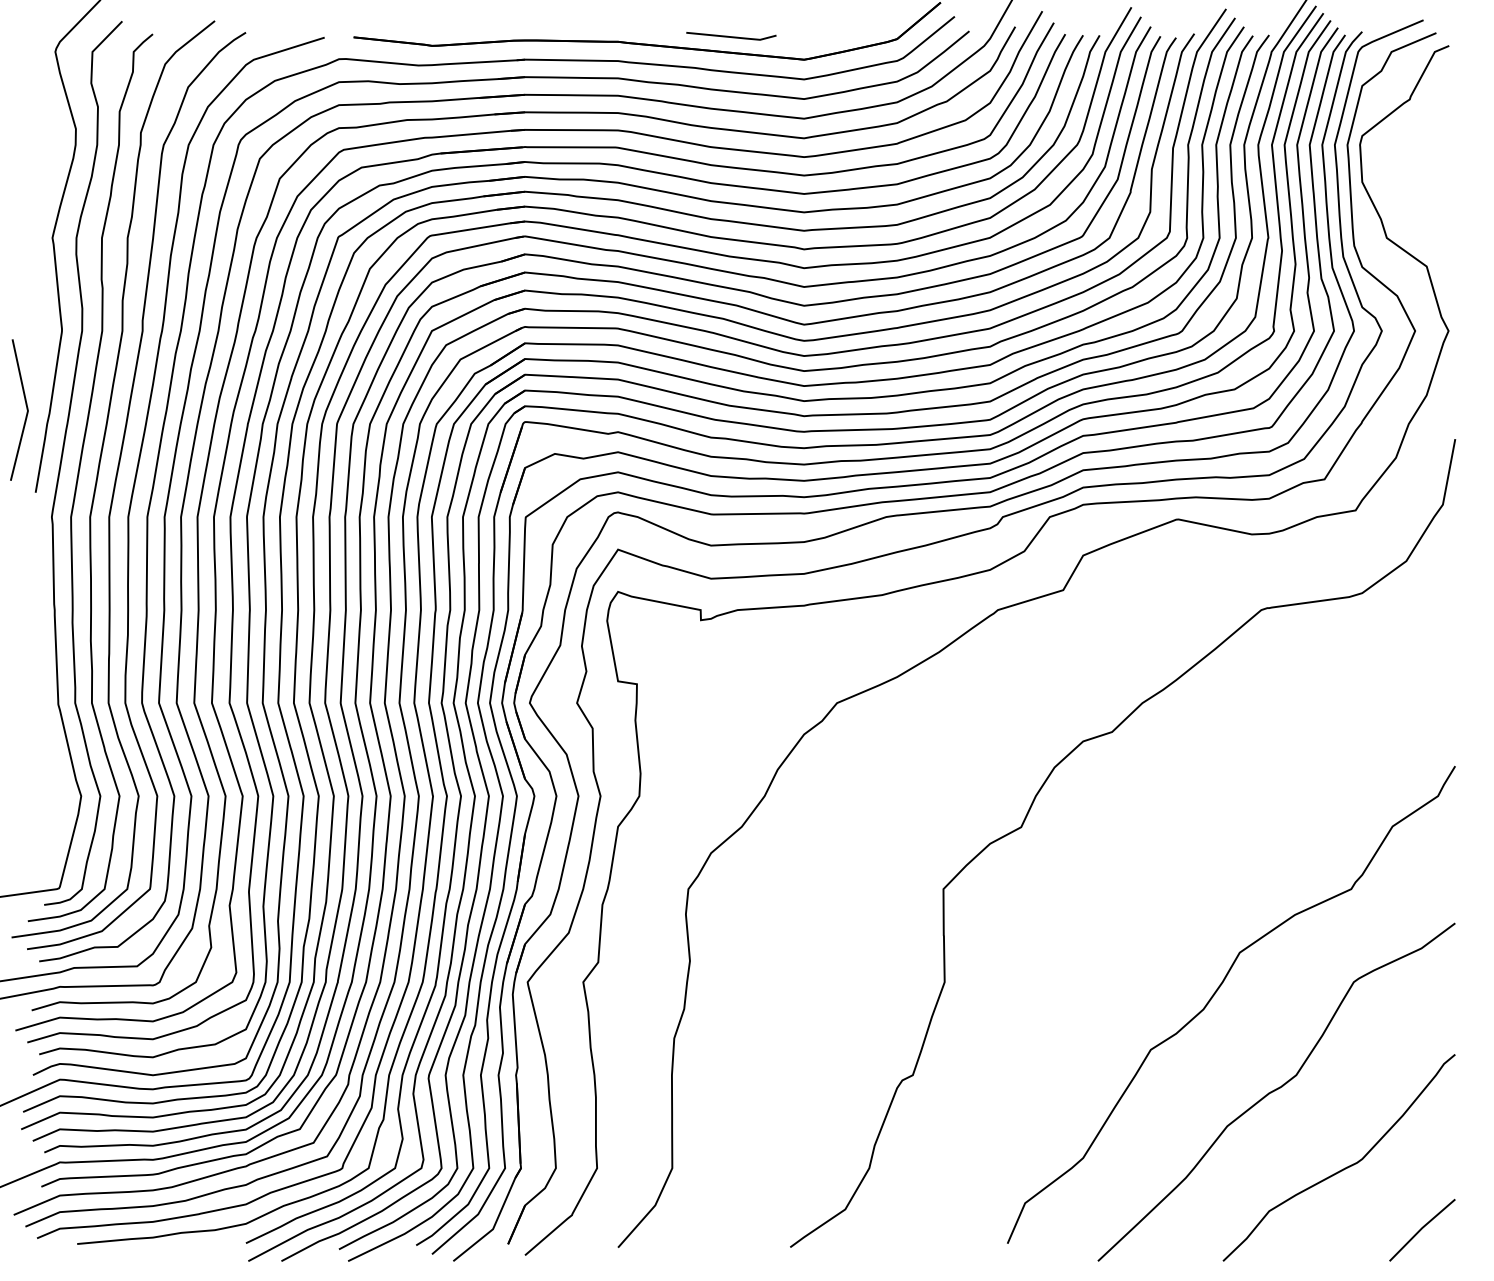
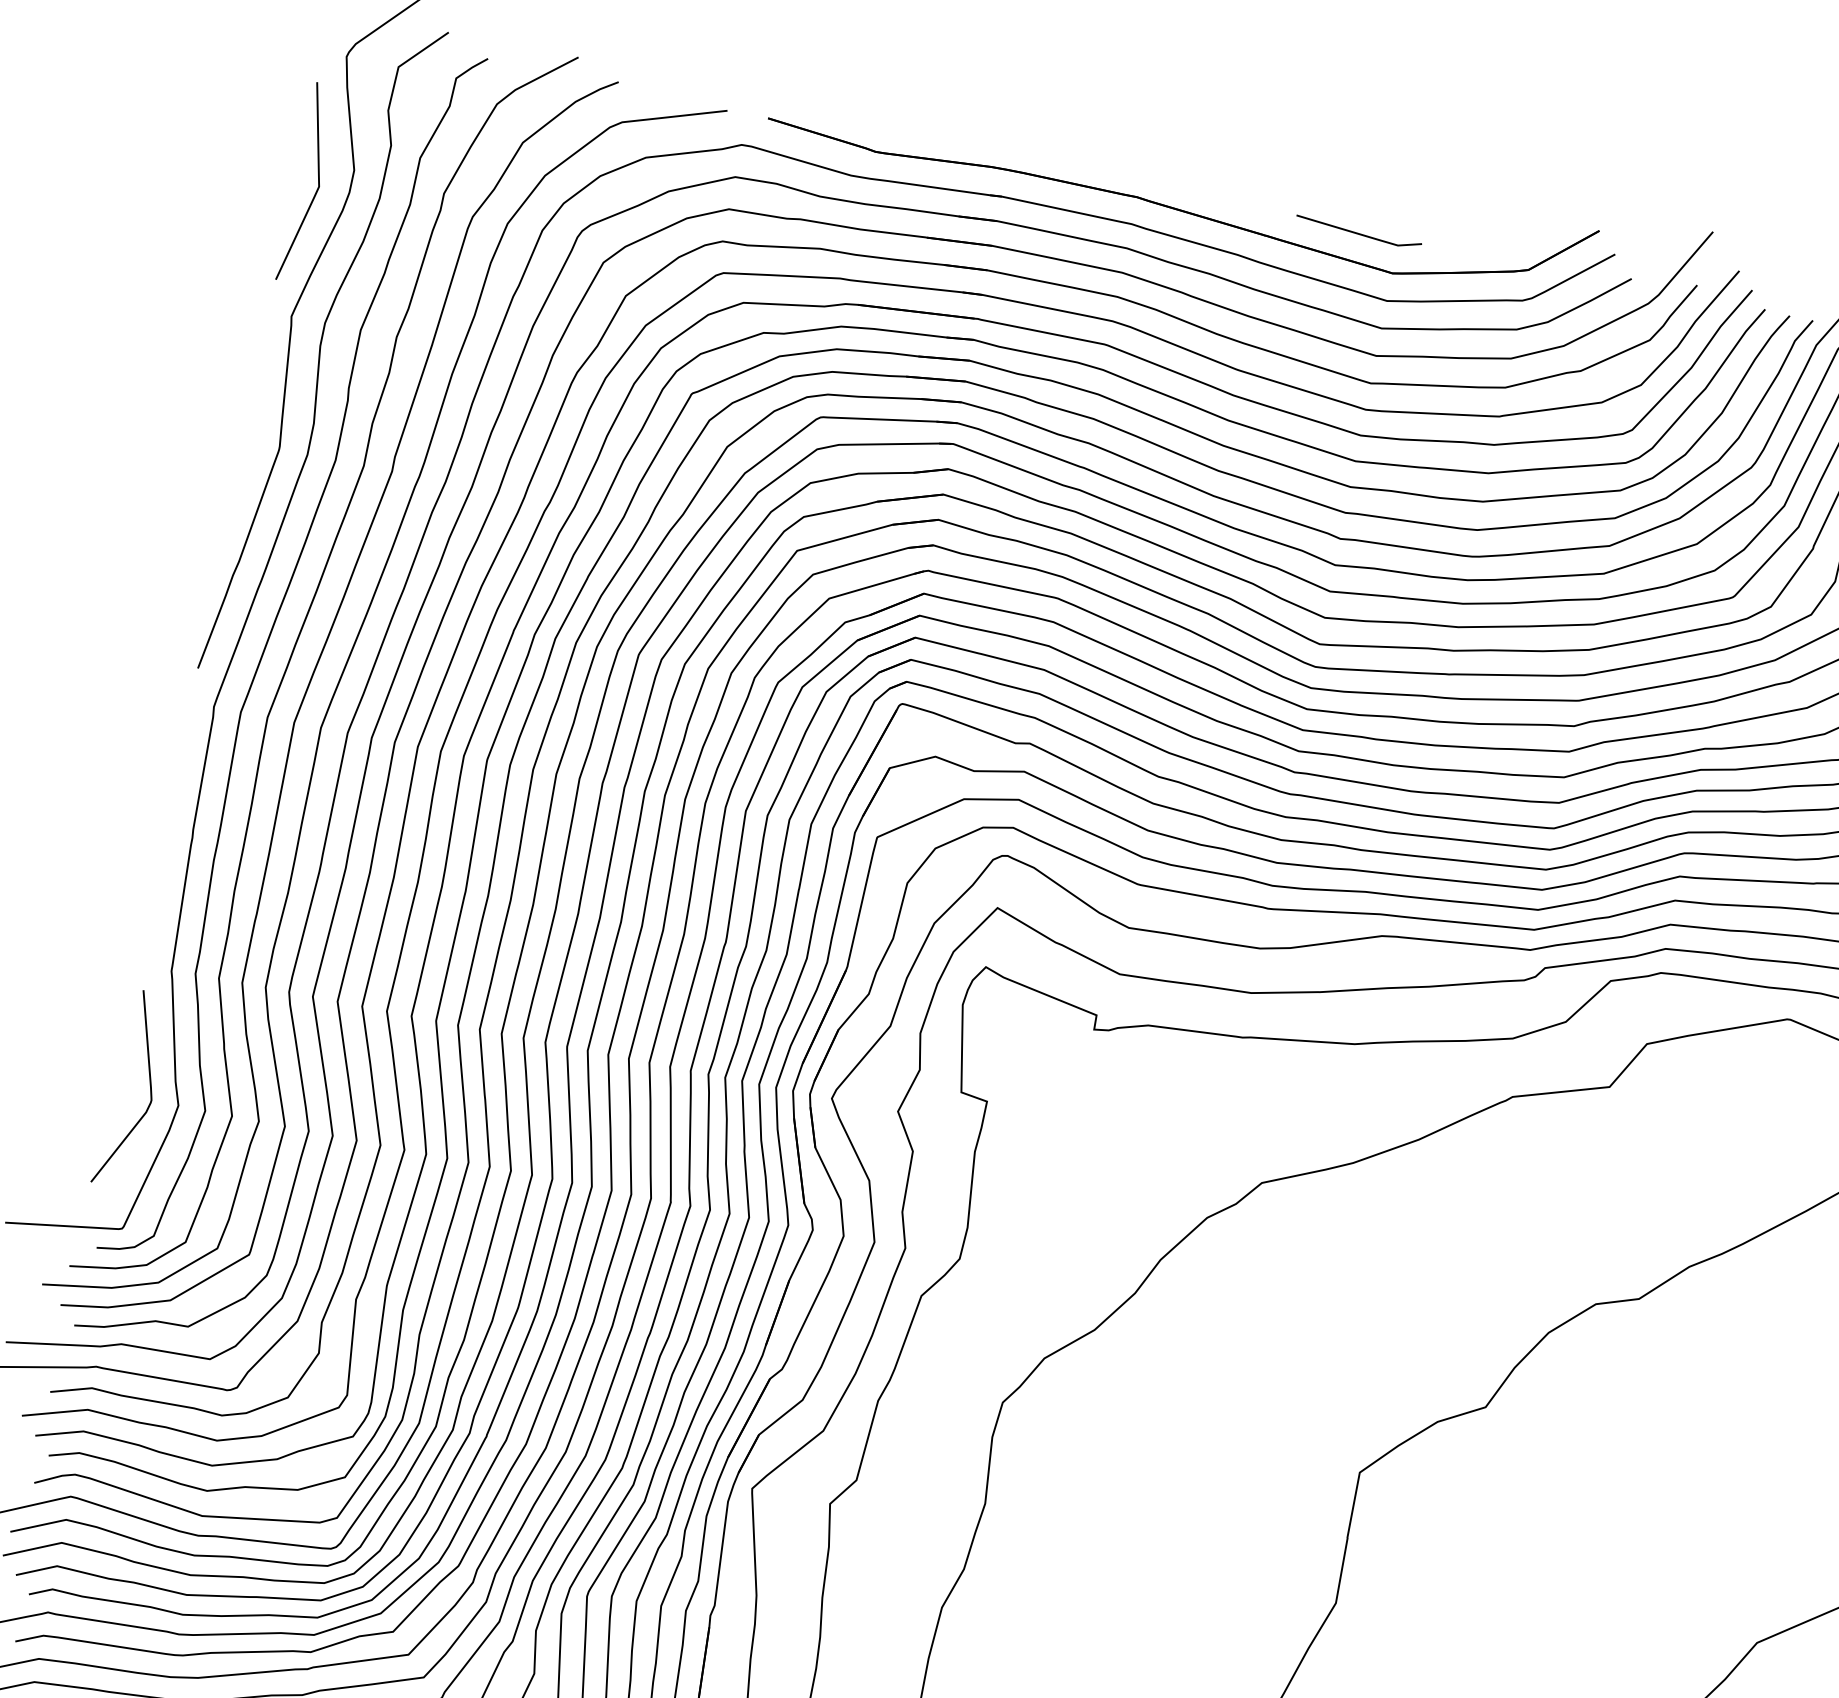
line: (731, 36) -> (1358, 233), moved
line: (26, 409) -> (317, 184), moved
curve: (58, 786) -> (149, 1085), added

